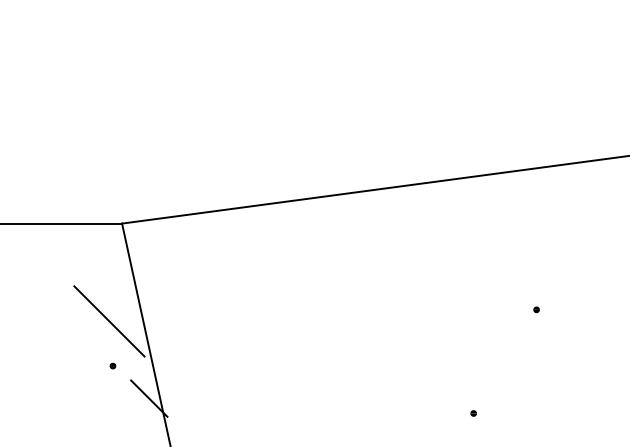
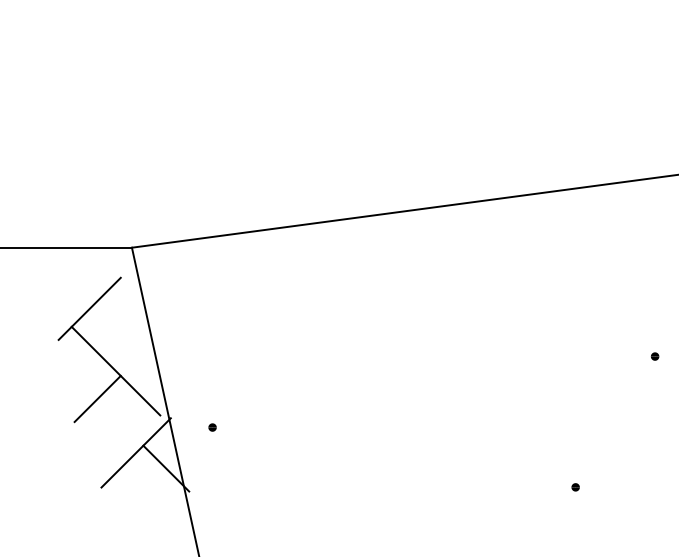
line: (88, 271) -> (89, 308), added
line: (94, 343) -> (97, 399), added
part: (112, 365) -> (212, 426), moved
line: (124, 385) -> (135, 452), added

